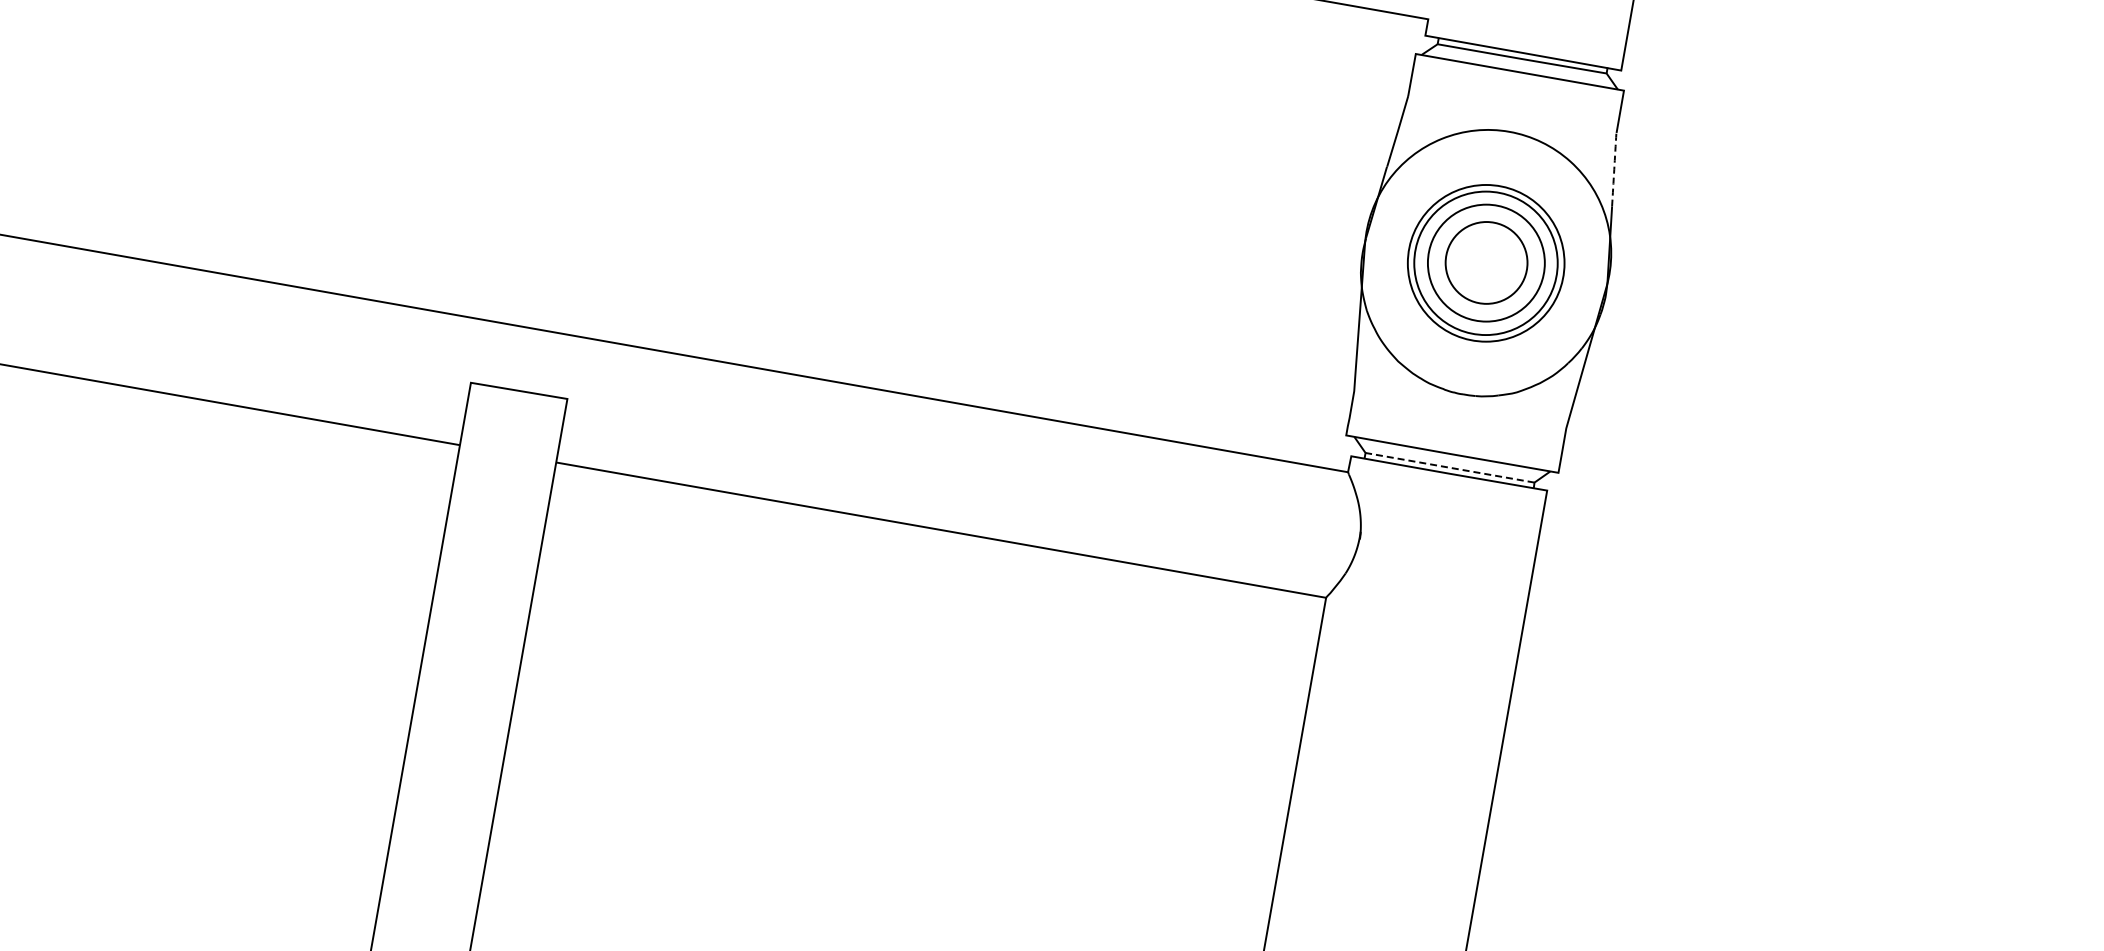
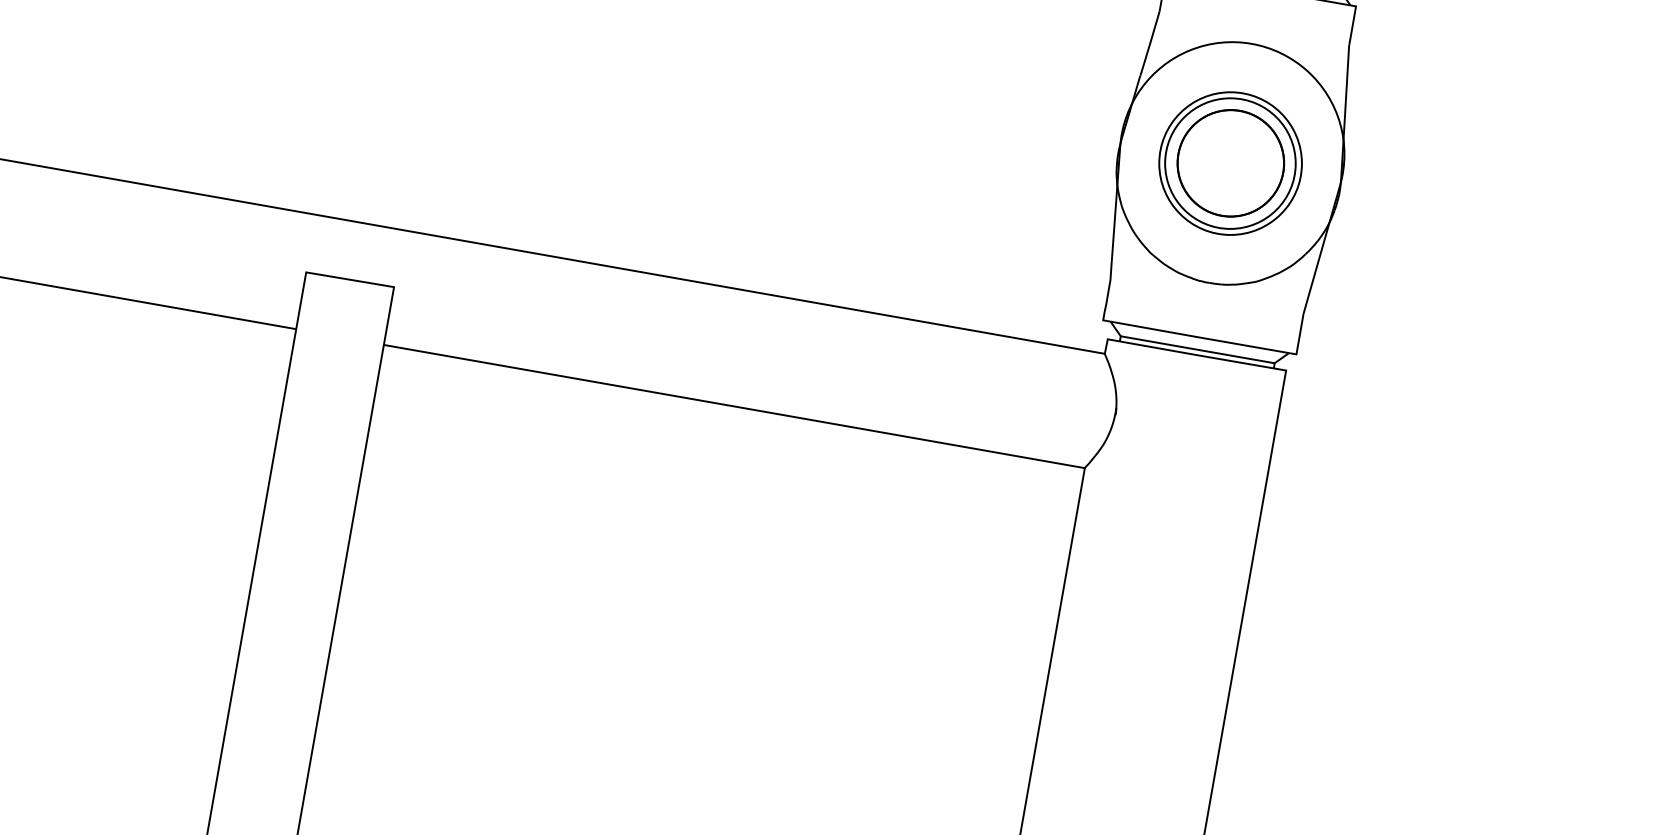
arc: (1614, 169) -> (1347, 78), dashed -> solid
circle: (1486, 262) -> (1230, 162), size x1.43
line: (1450, 467) -> (1198, 349), dashed -> solid

